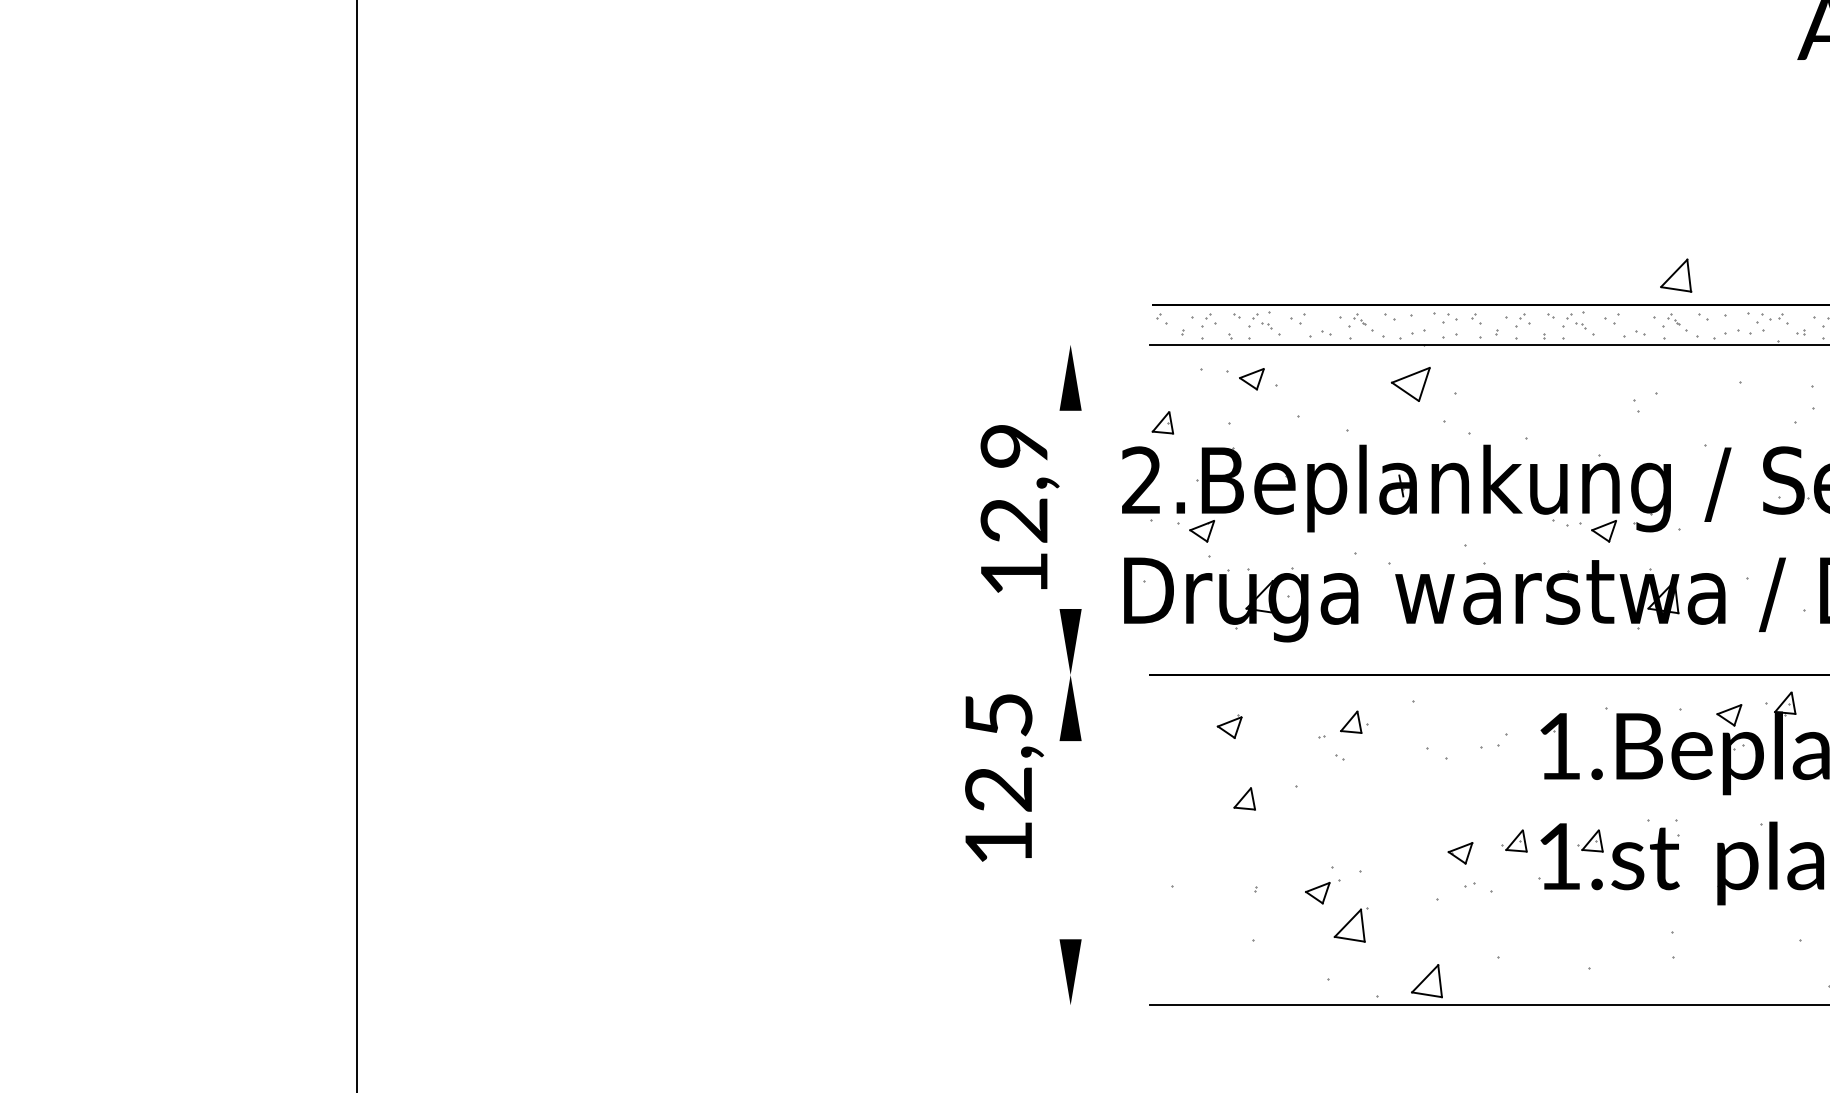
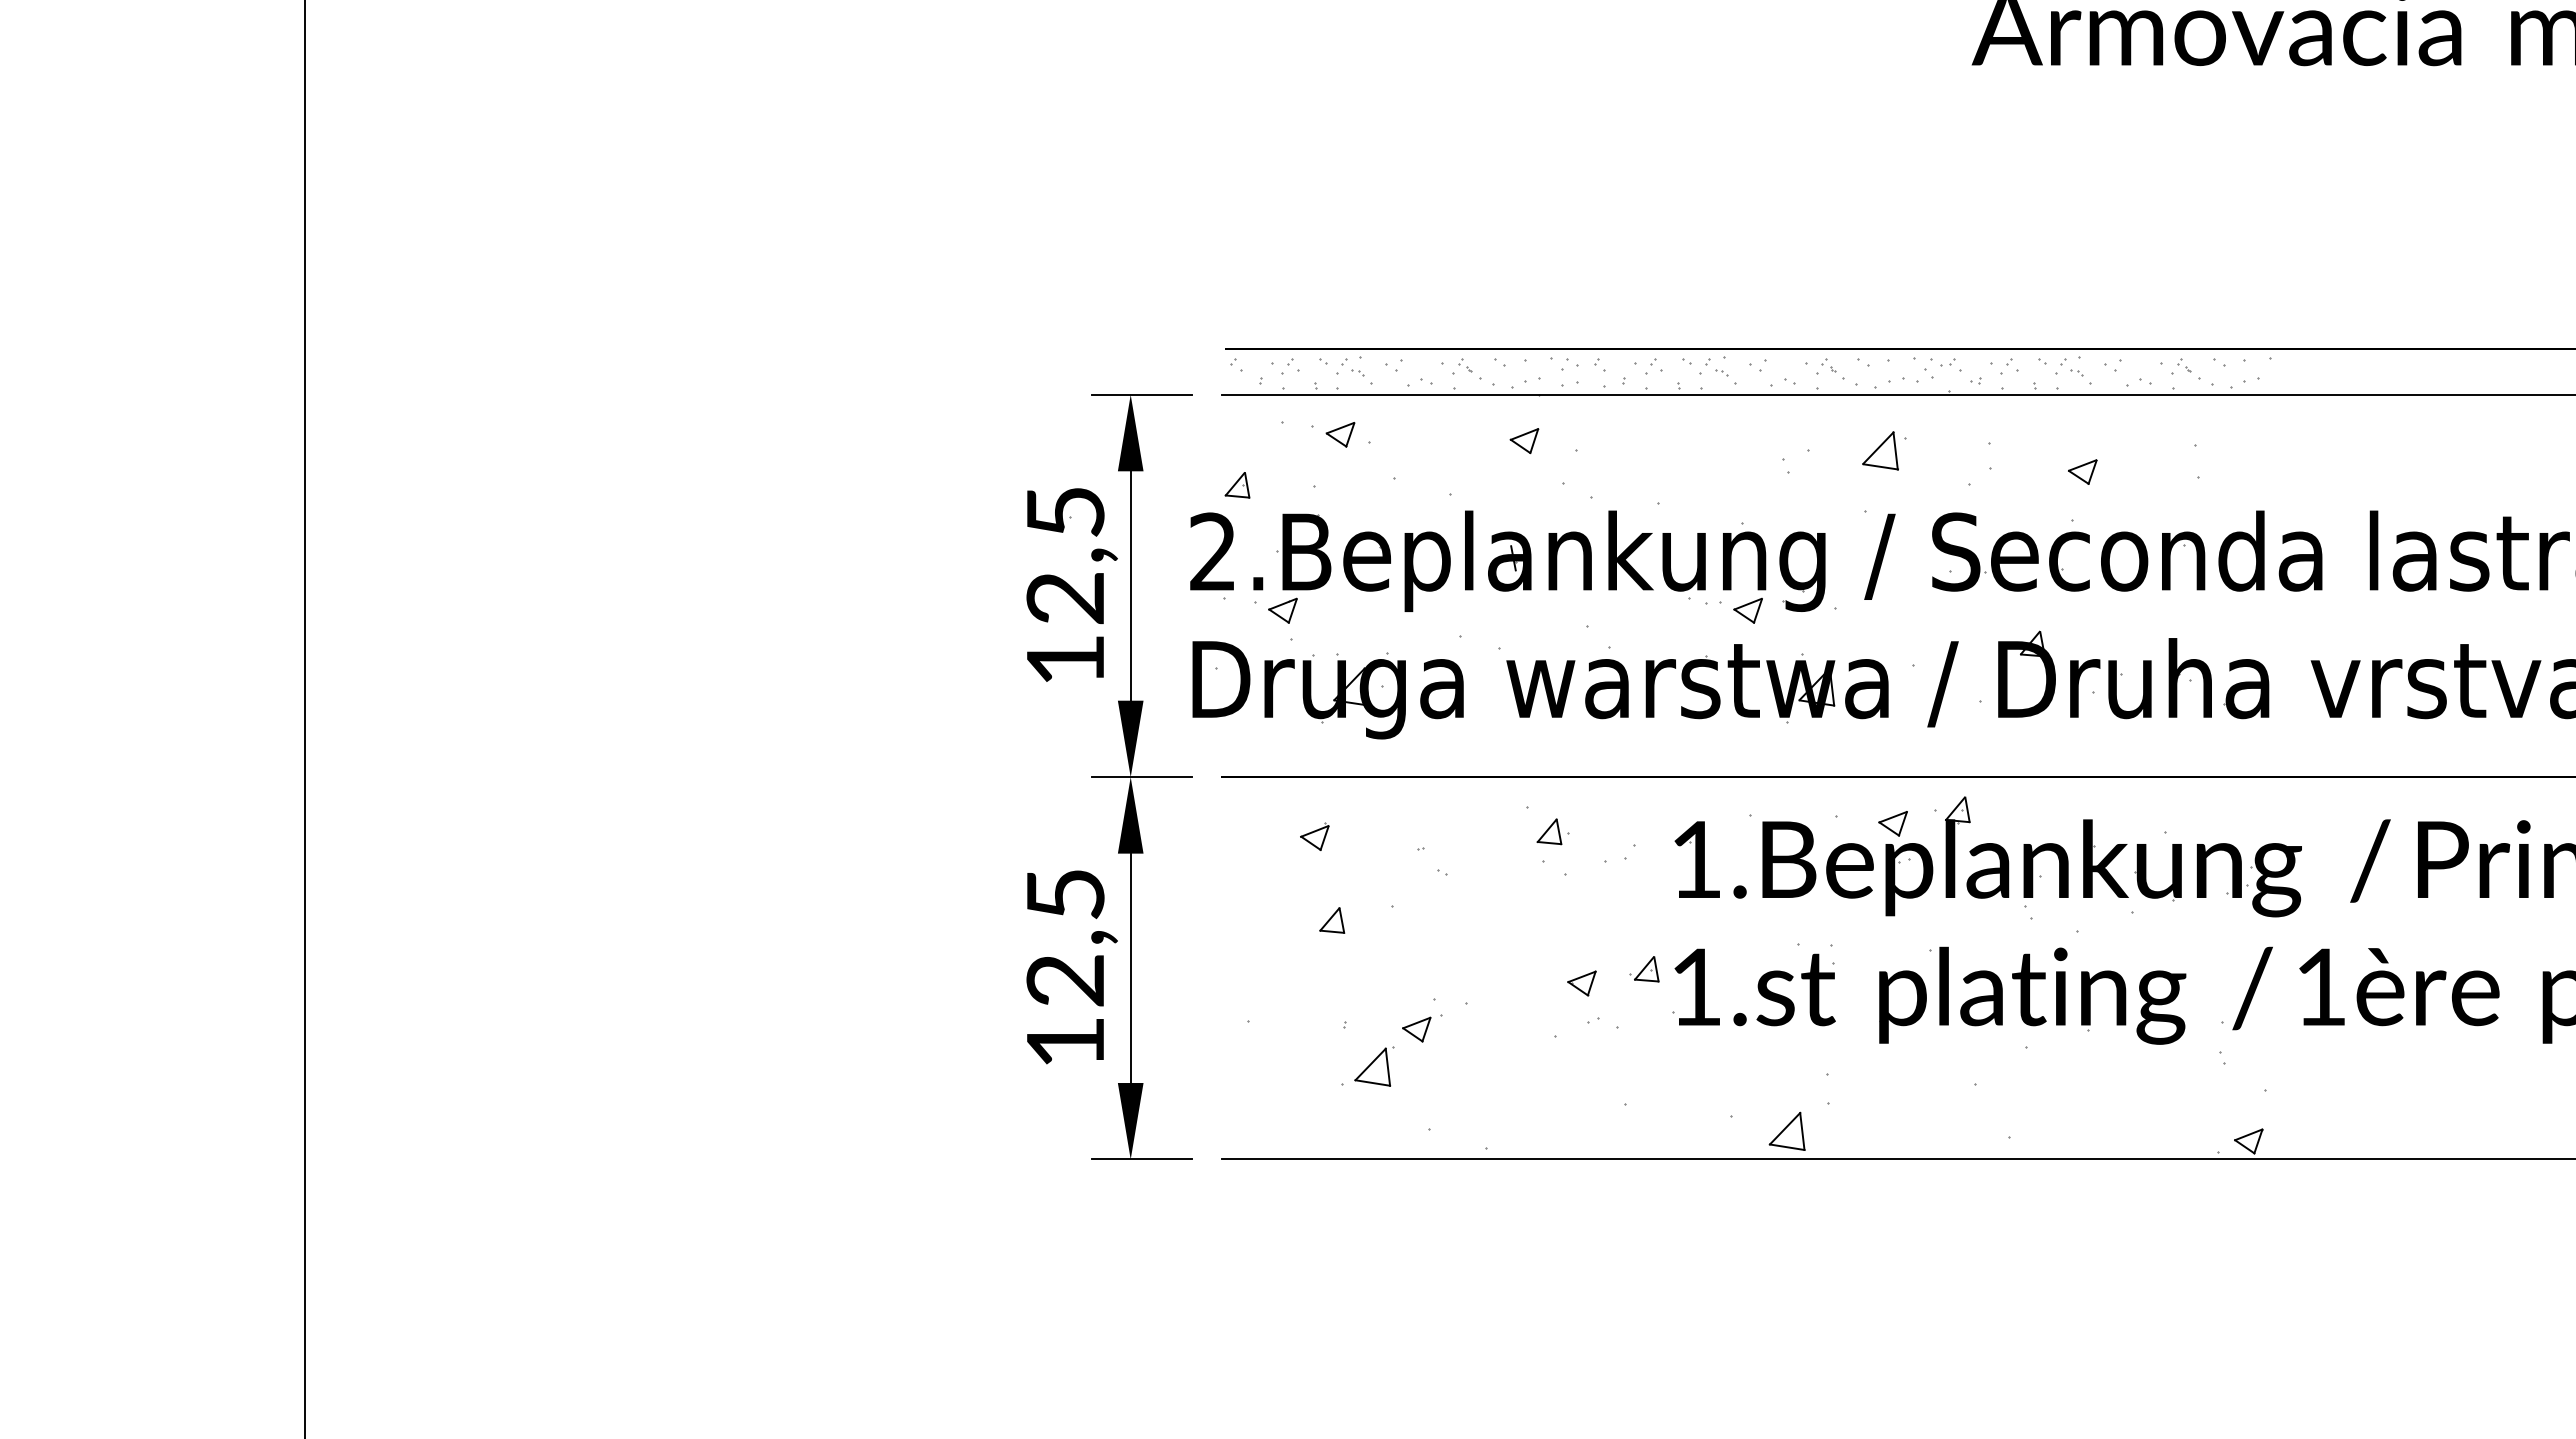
part: (1676, 275) -> (1880, 450), moved
line: (1079, 344) -> (1141, 394), added
part: (1410, 385) -> (1524, 441), size x0.62
text: (1014, 446) -> (1065, 512), 12,9 -> 12,5
line: (1070, 509) -> (1130, 585), added
line: (1079, 675) -> (1141, 777), added
part: (1353, 721) -> (1552, 831), moved
text: (1003, 778) -> (1071, 967), moved
line: (1070, 840) -> (1130, 968), added
part: (1590, 841) -> (1732, 969), removed
part: (1351, 925) -> (1374, 1066), moved
part: (1426, 980) -> (1786, 1130), moved
line: (1079, 1005) -> (1141, 1159), added

